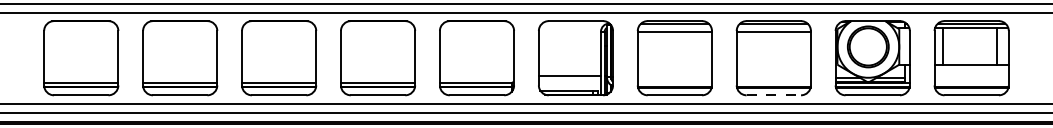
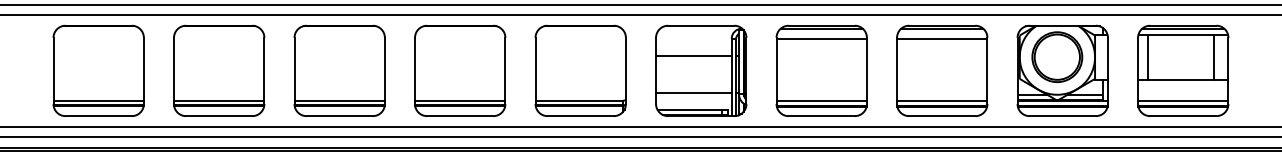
line: (569, 46) -> (693, 56), added
line: (674, 83) -> (821, 101), added
line: (774, 83) -> (942, 101), added
line: (971, 83) -> (1183, 101), added
line: (774, 95) -> (942, 116), dashed -> solid

